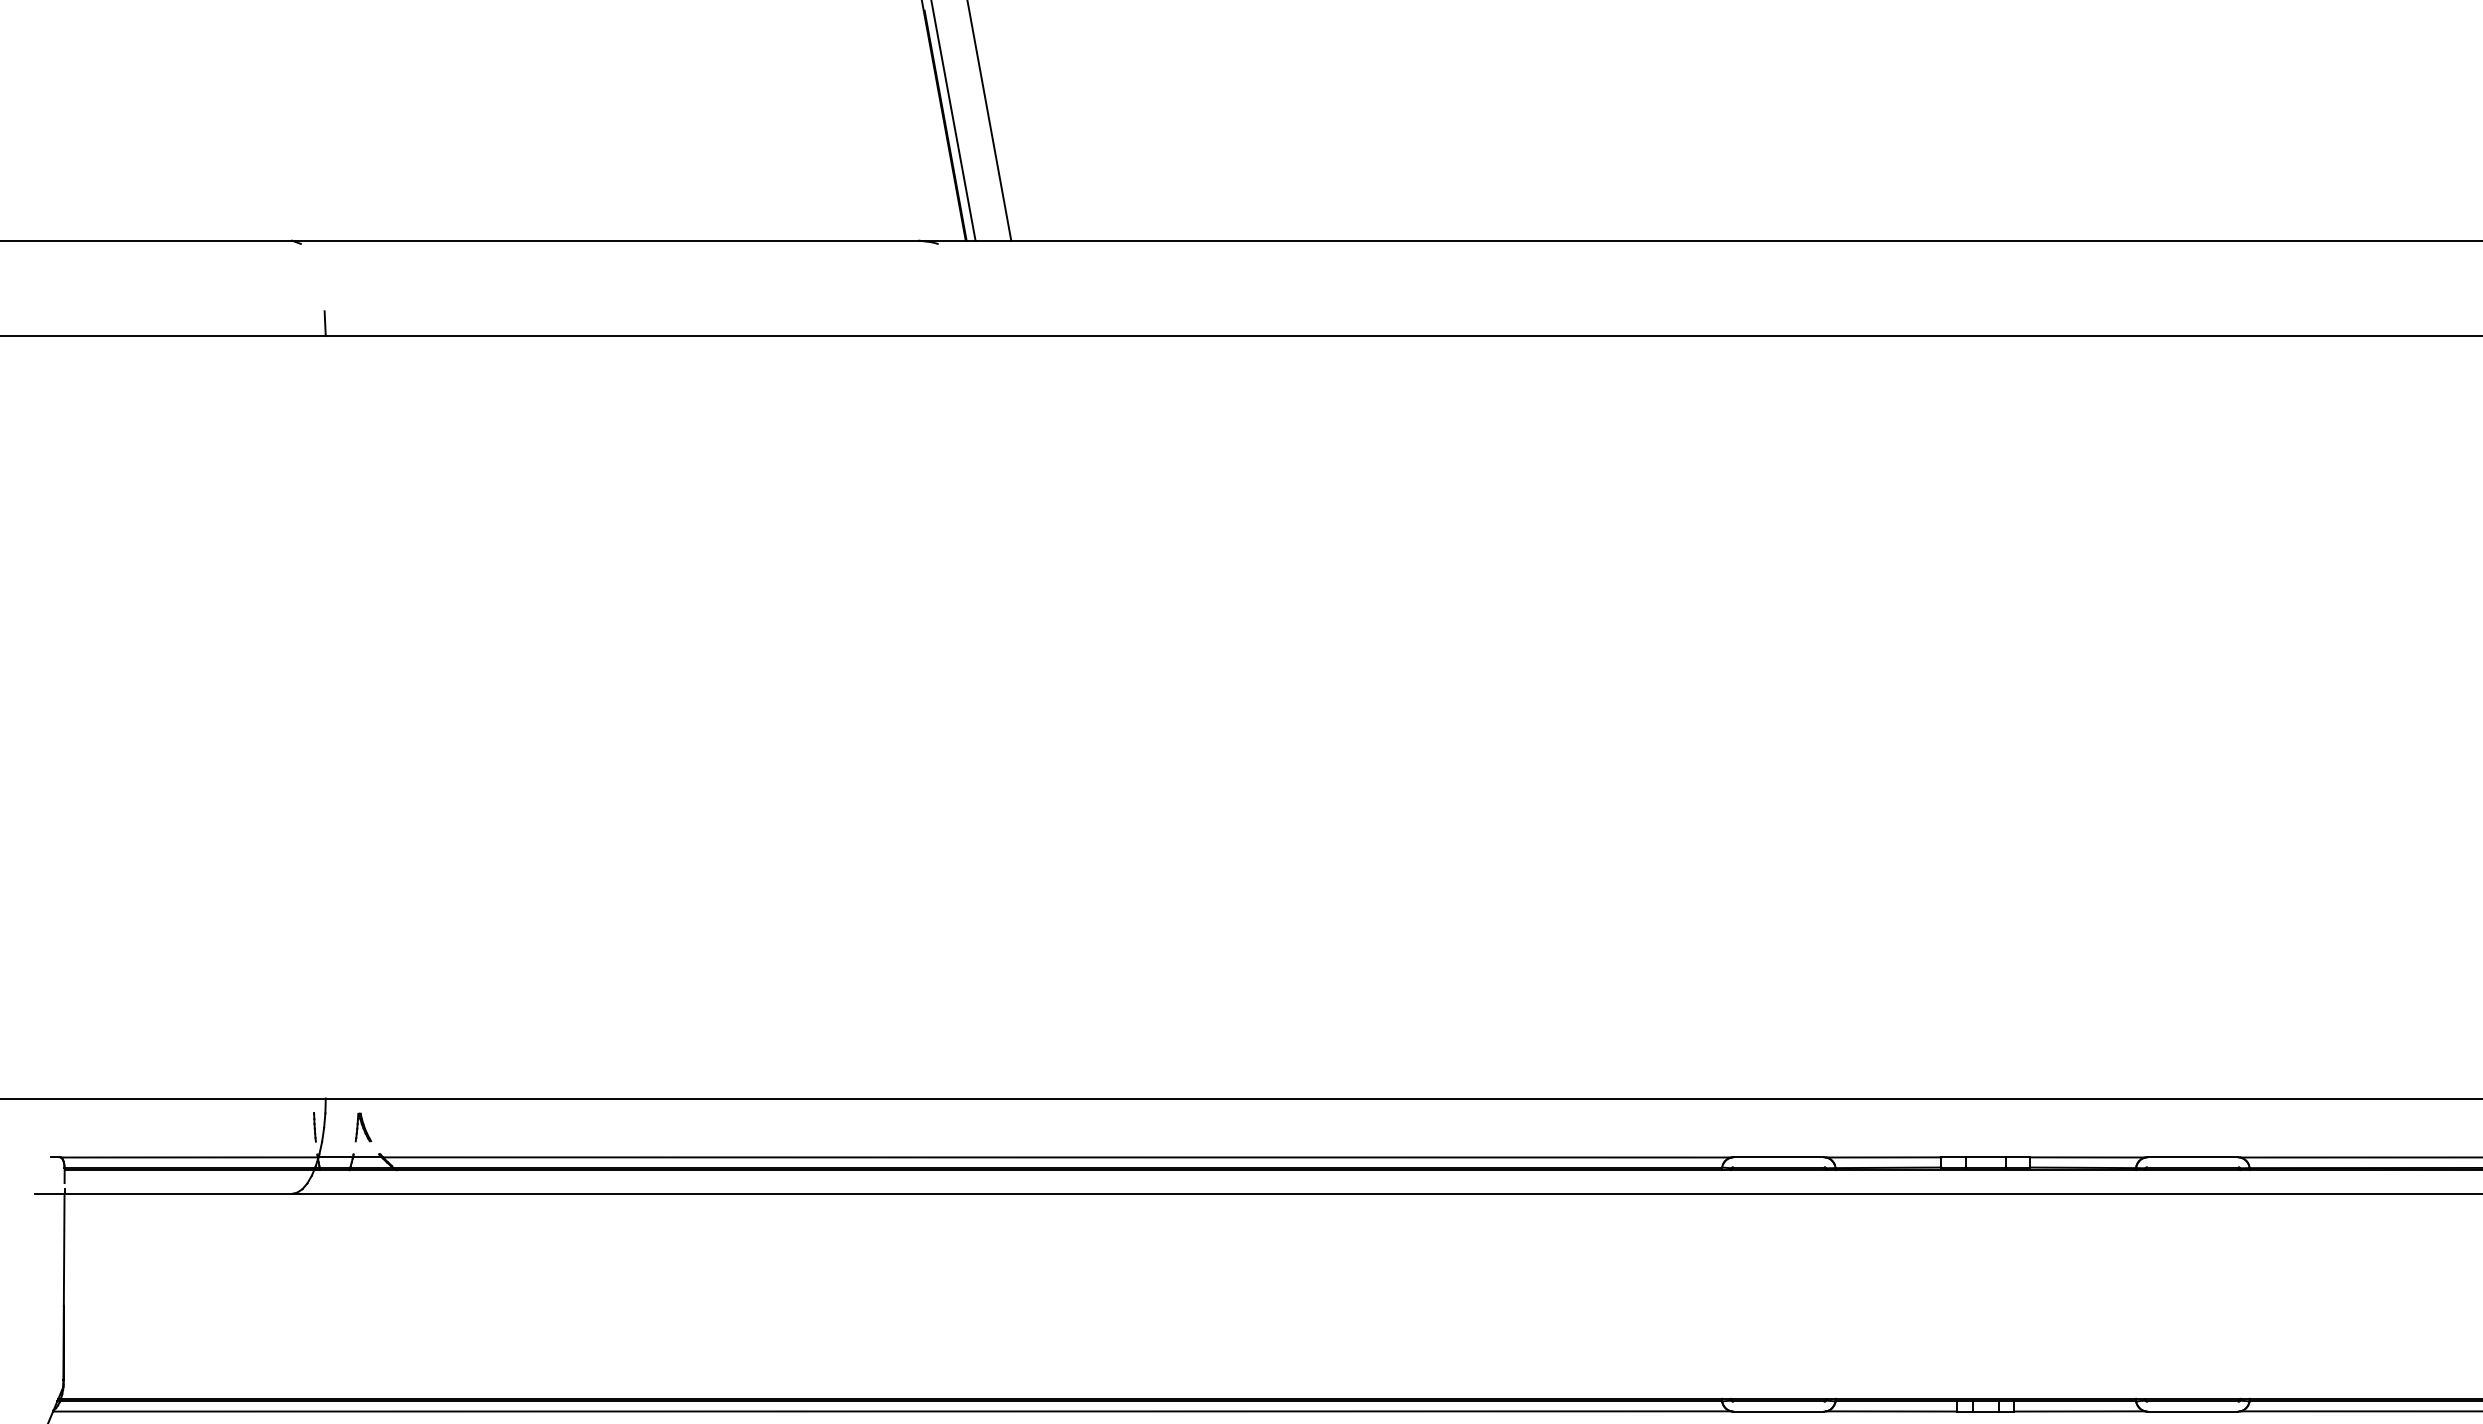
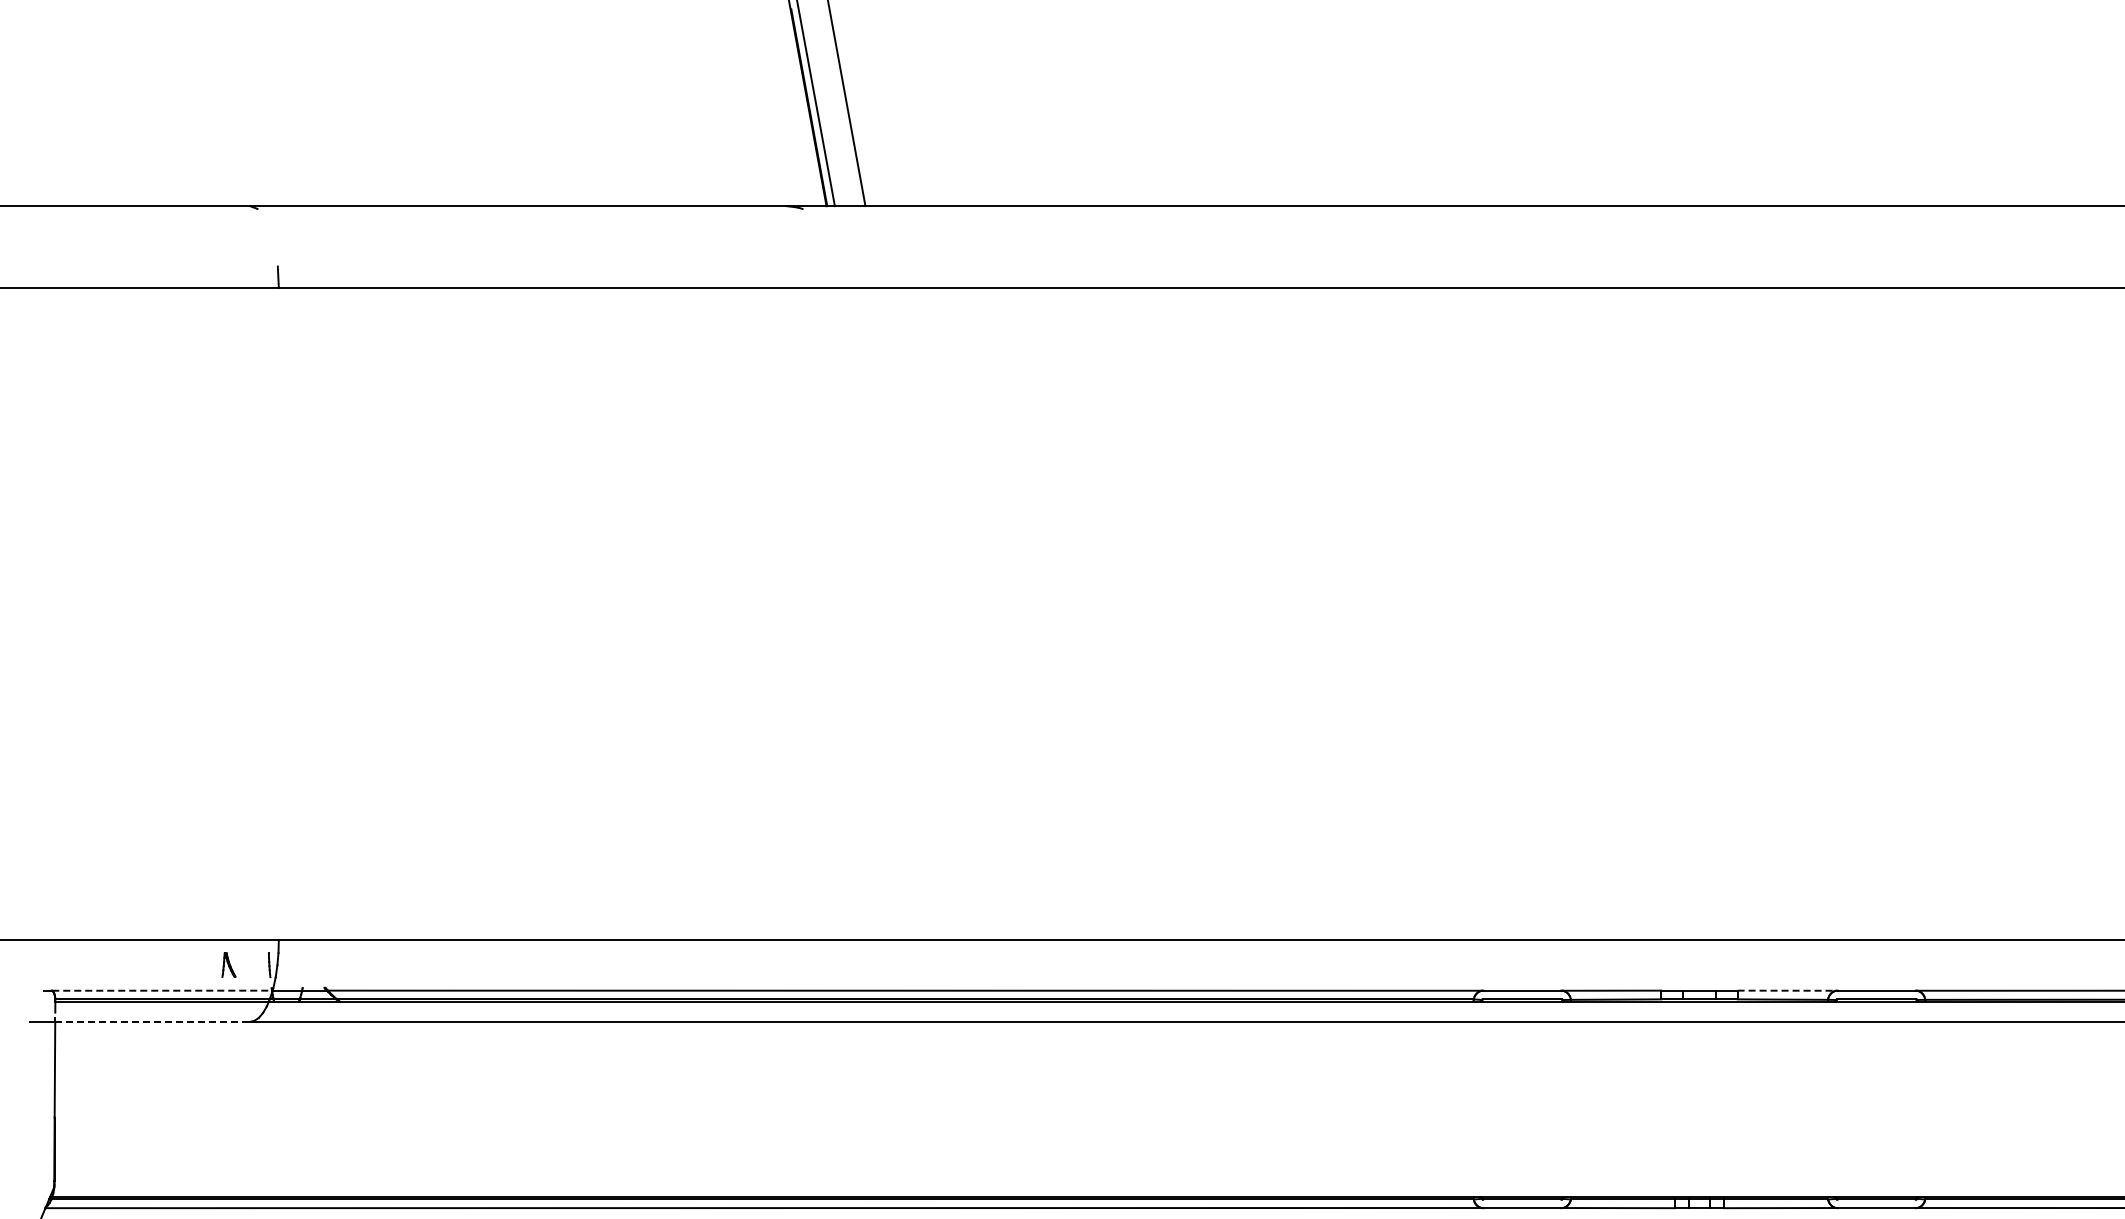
part: (362, 1126) -> (228, 964), moved
line: (189, 1157) -> (162, 990), solid -> dashed
line: (2088, 1157) -> (1787, 990), solid -> dashed
line: (179, 1193) -> (153, 1021), solid -> dashed

